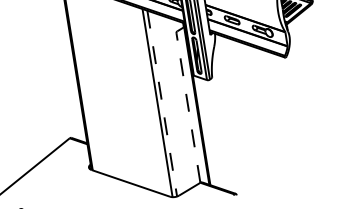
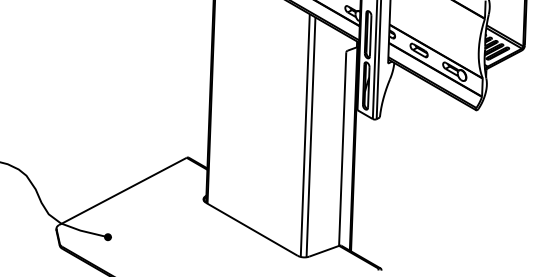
line: (161, 103) -> (310, 137), dashed -> solid
line: (188, 108) -> (342, 149), dashed -> solid

